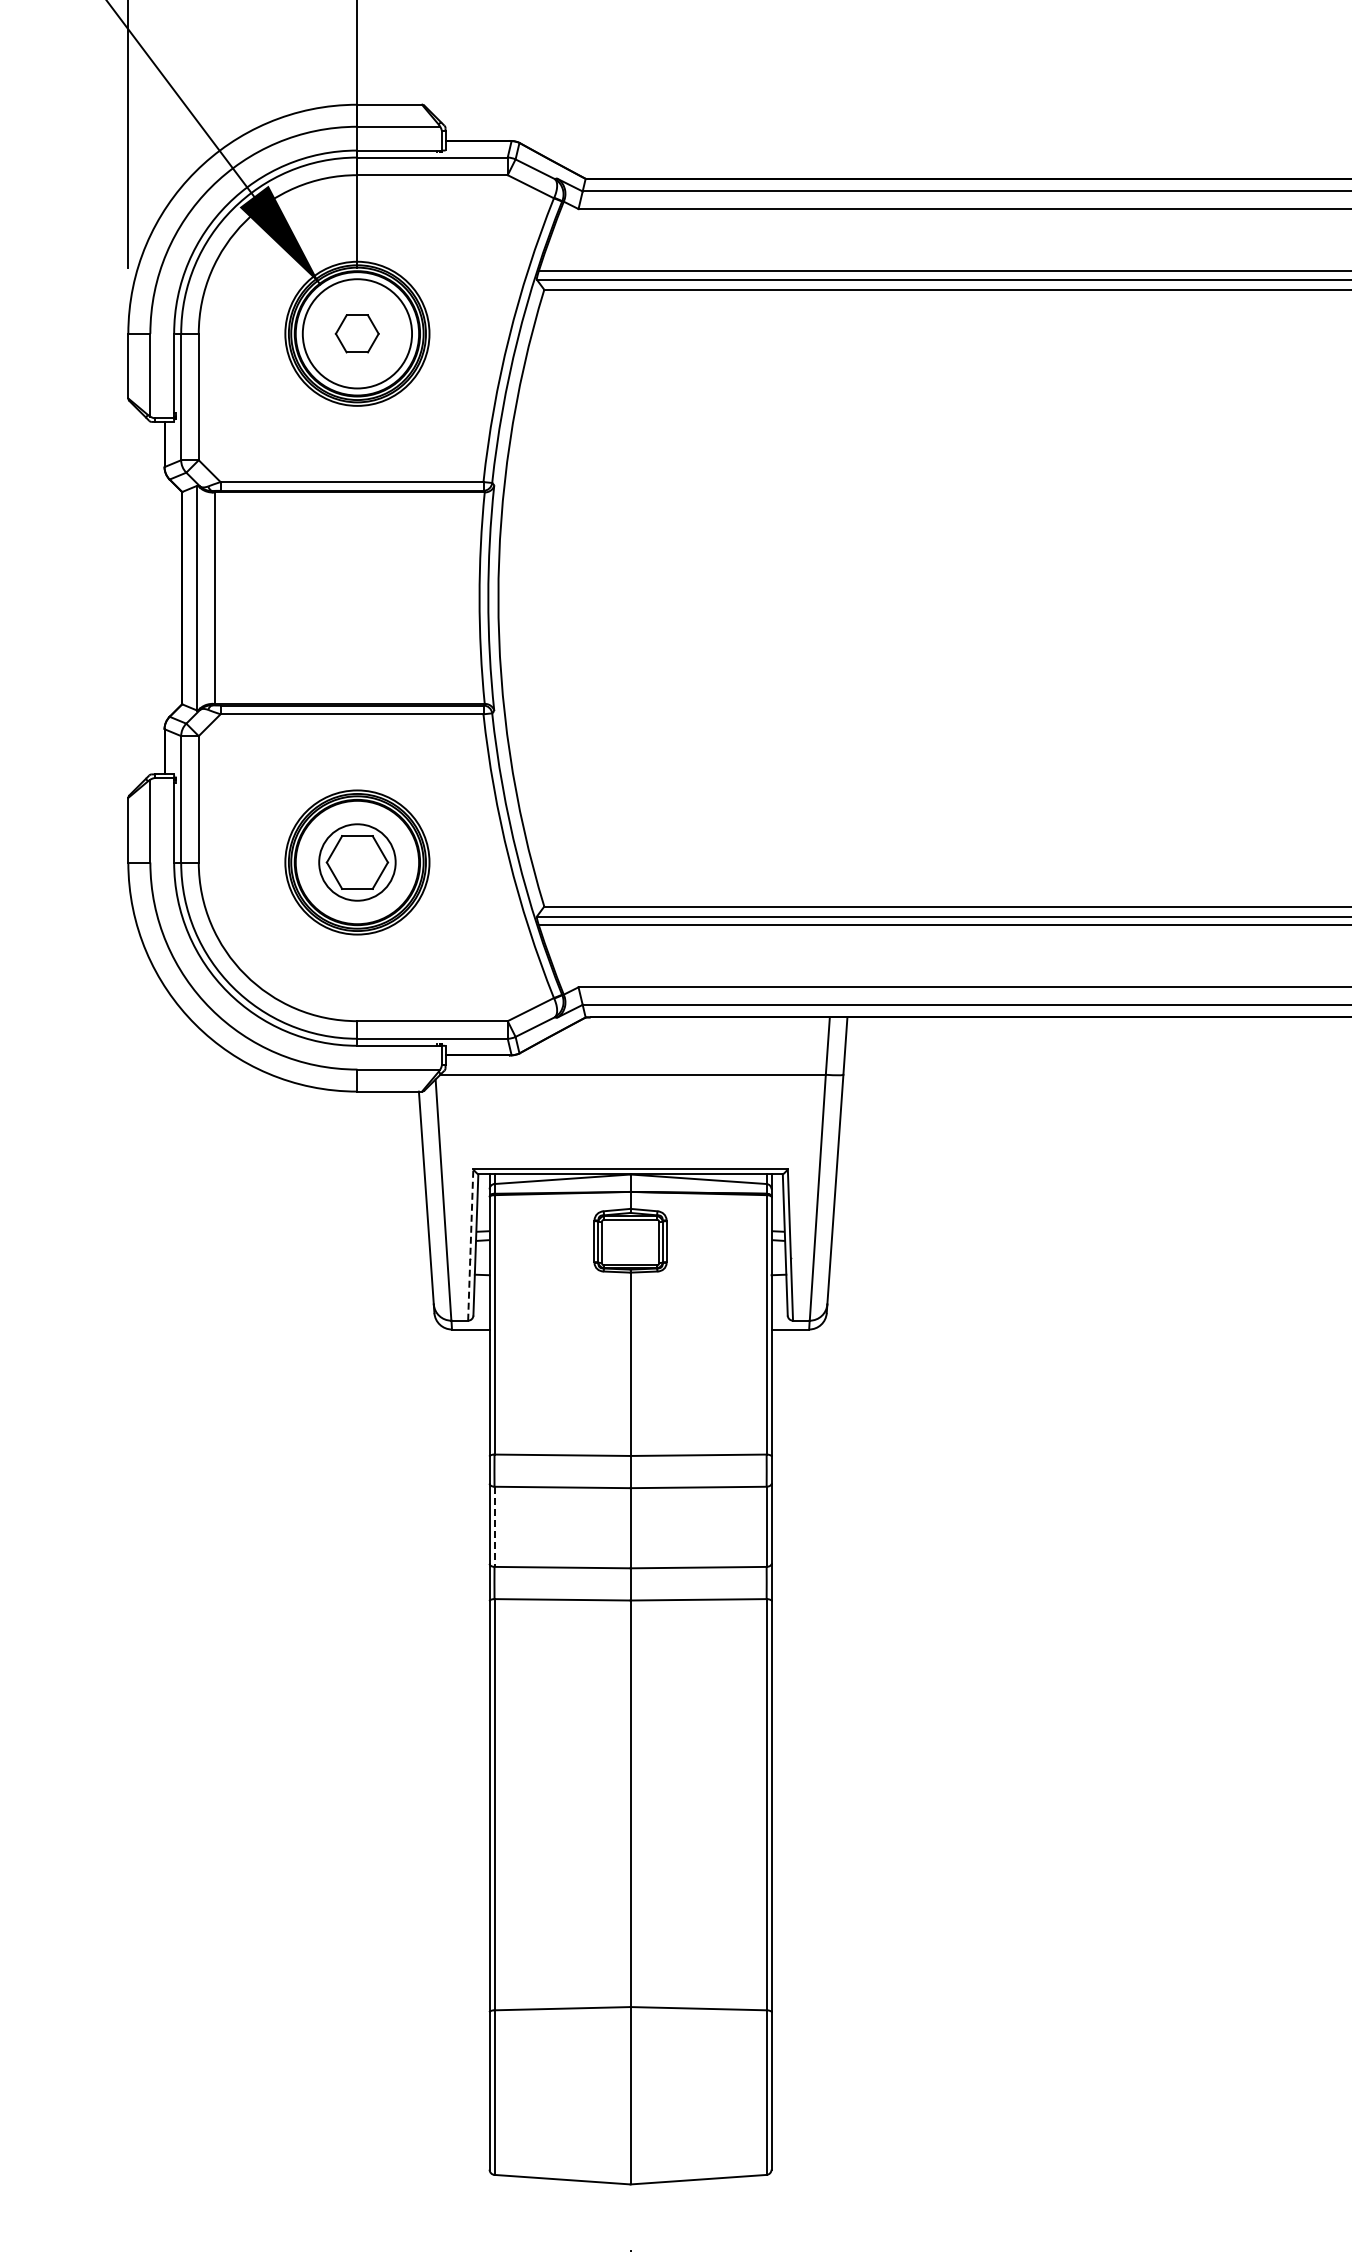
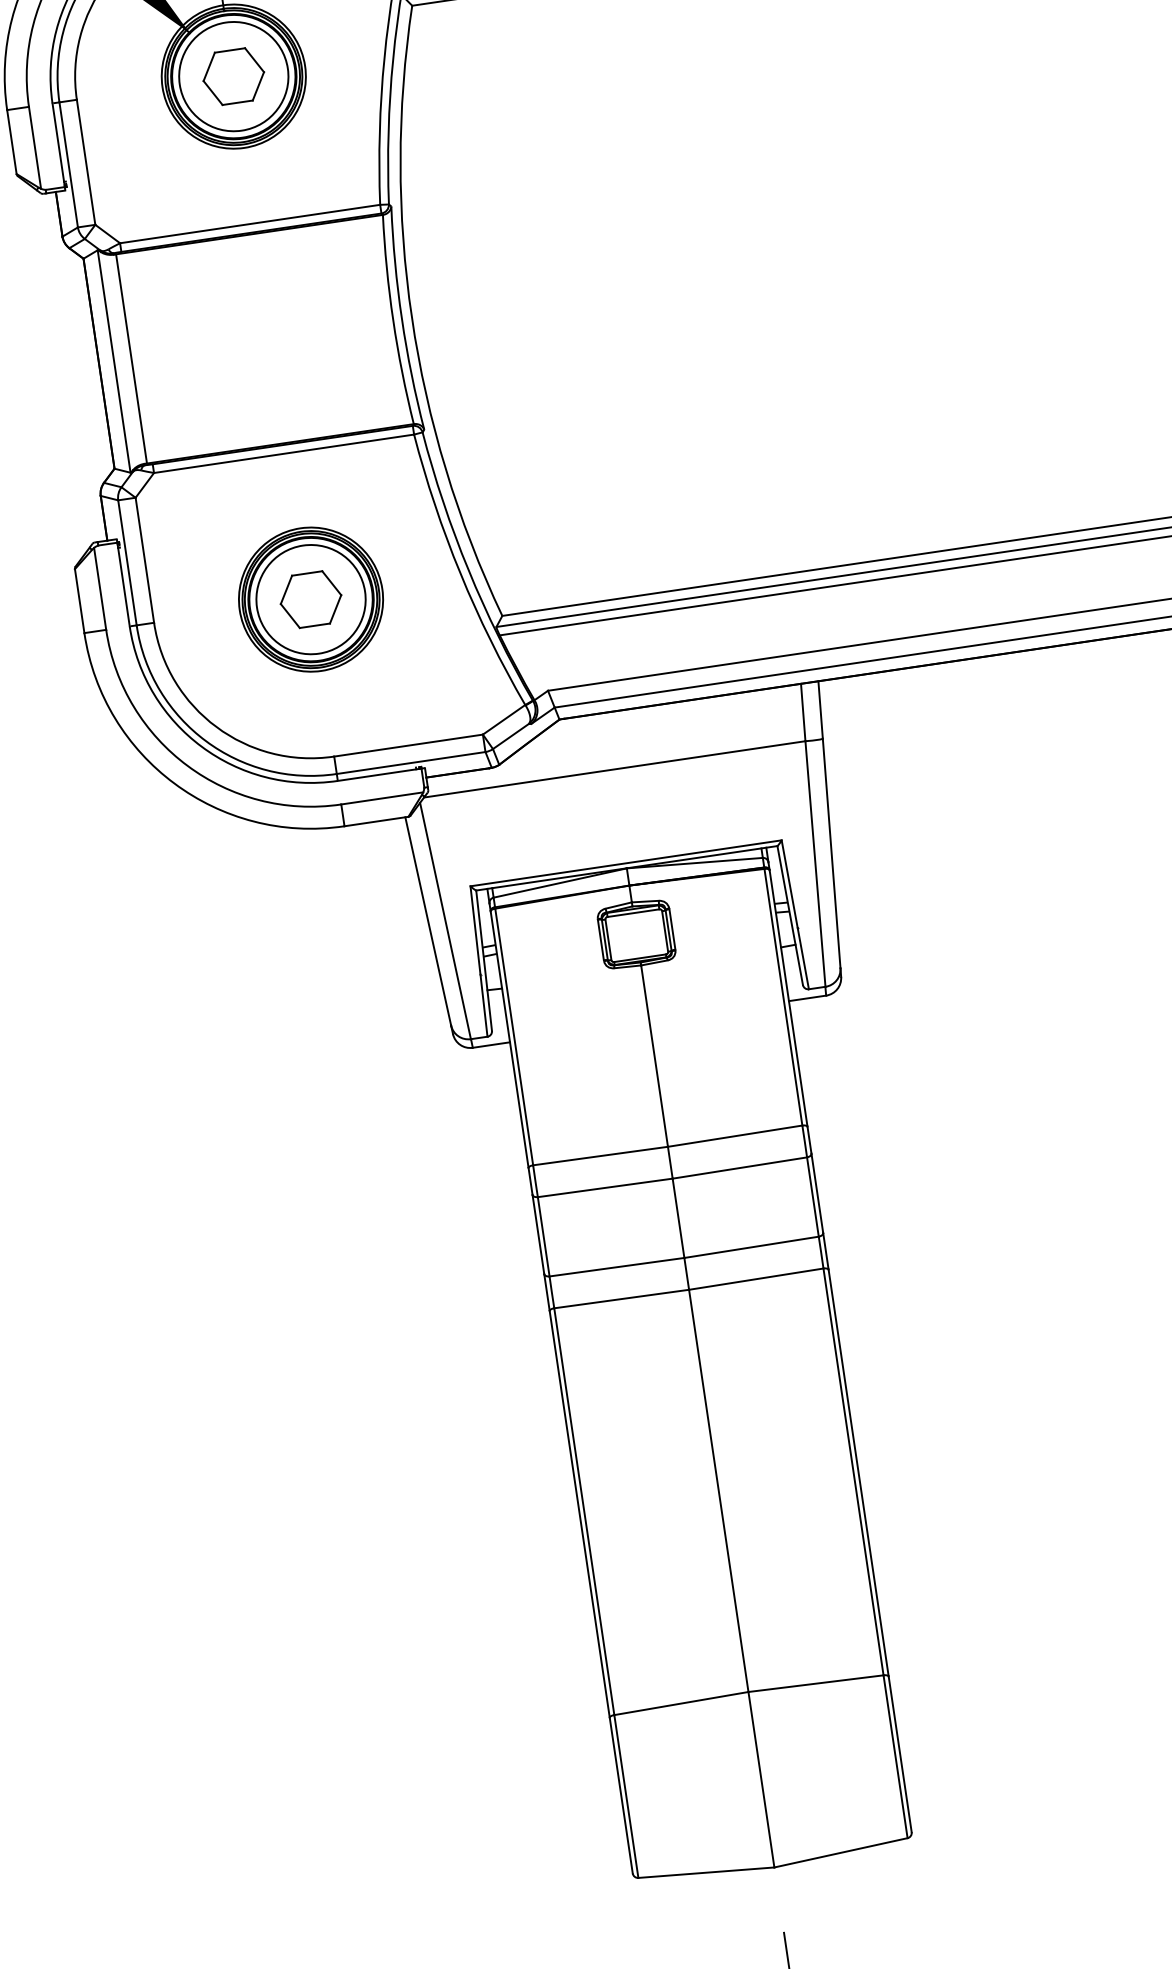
part: (356, 333) -> (232, 76), size x1.43
circle: (357, 862) -> (311, 599), size x1.43
line: (470, 1245) -> (478, 961), dashed -> solid
line: (494, 1527) -> (543, 1237), dashed -> solid

